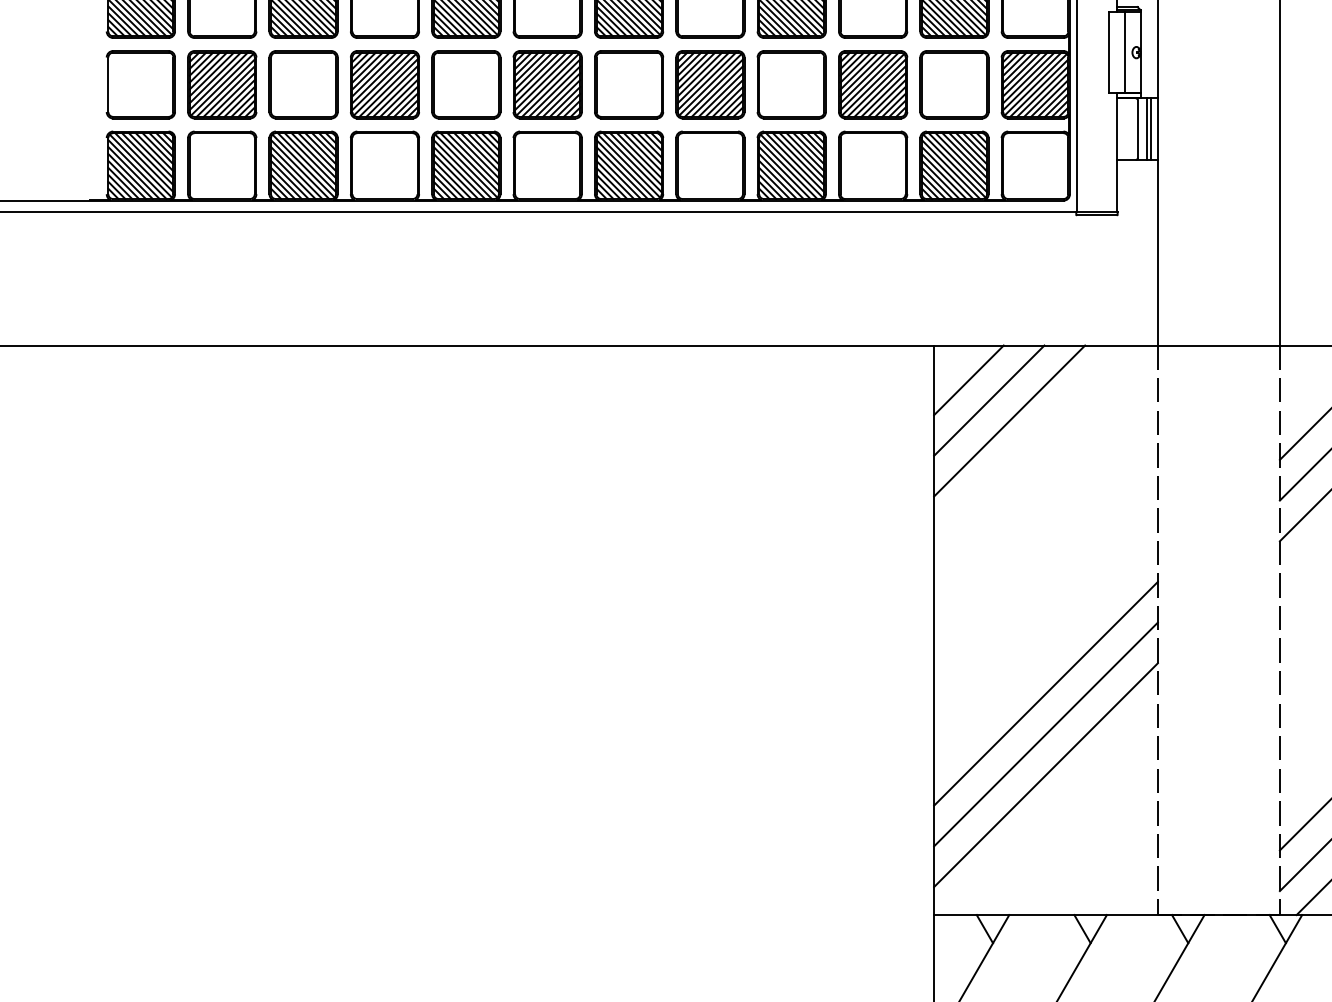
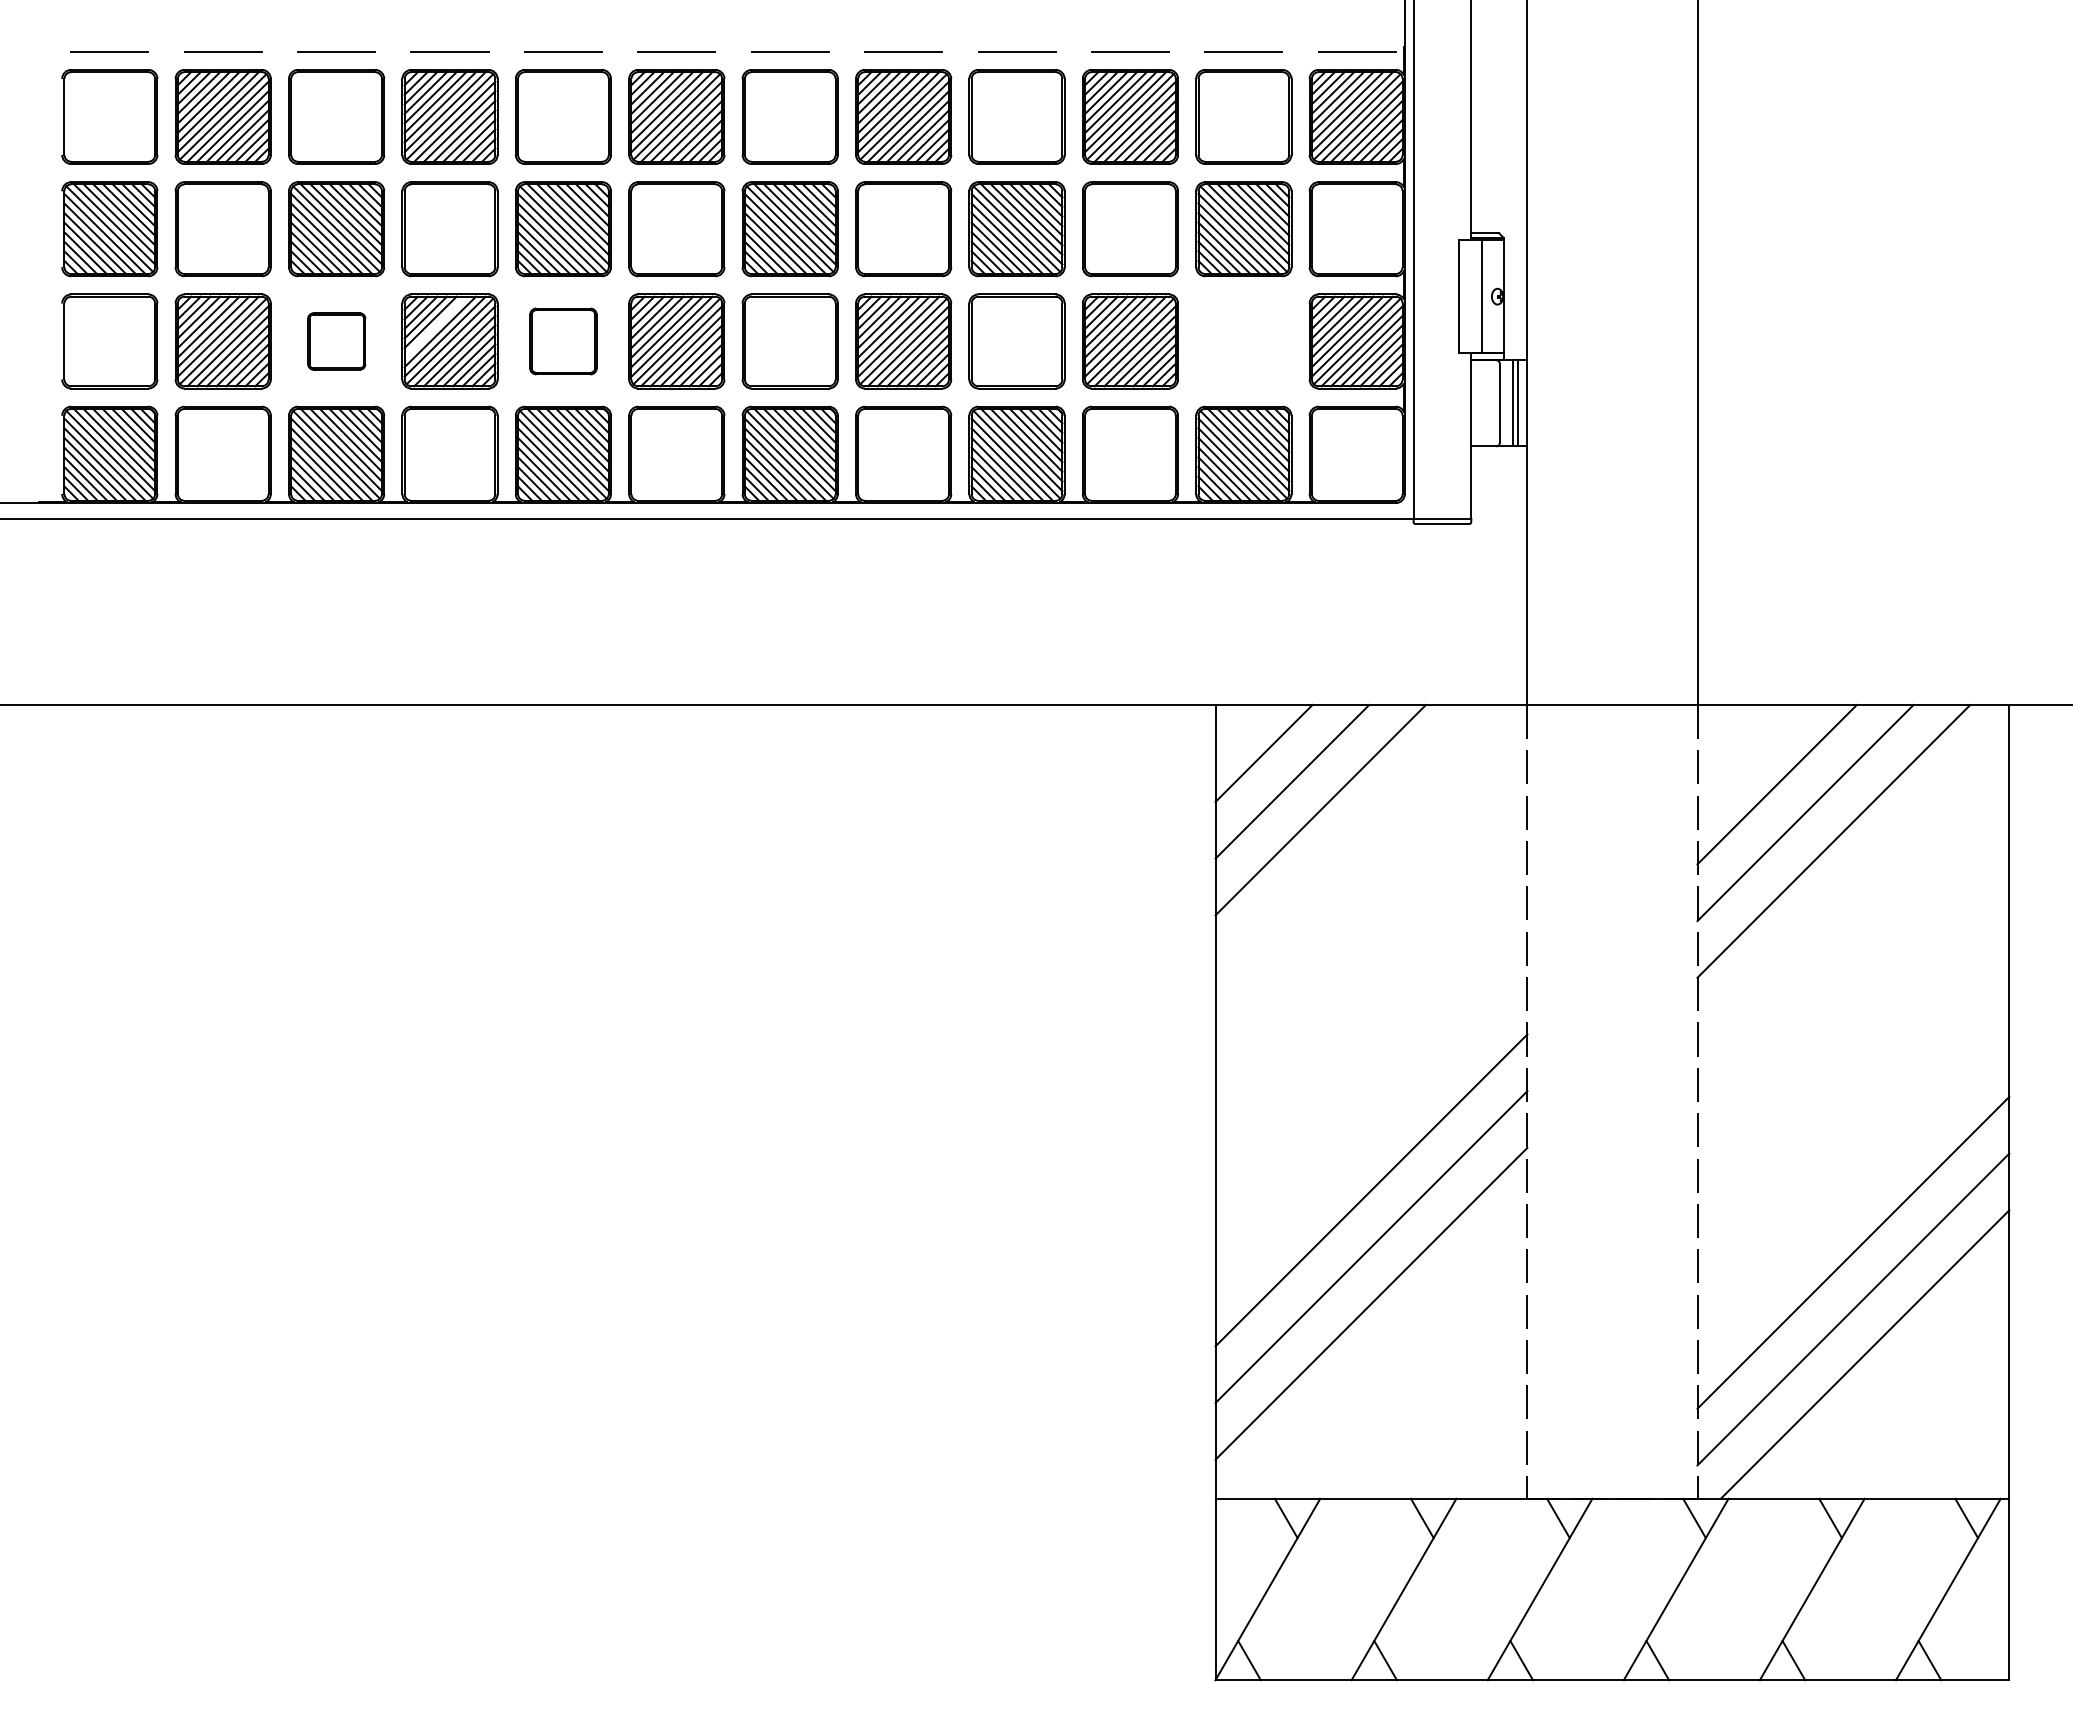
line: (374, 74) -> (435, 326), removed
part: (303, 84) -> (336, 341), size x0.6
part: (466, 84) -> (563, 341), size x0.7
part: (954, 84) -> (1243, 341), removed

